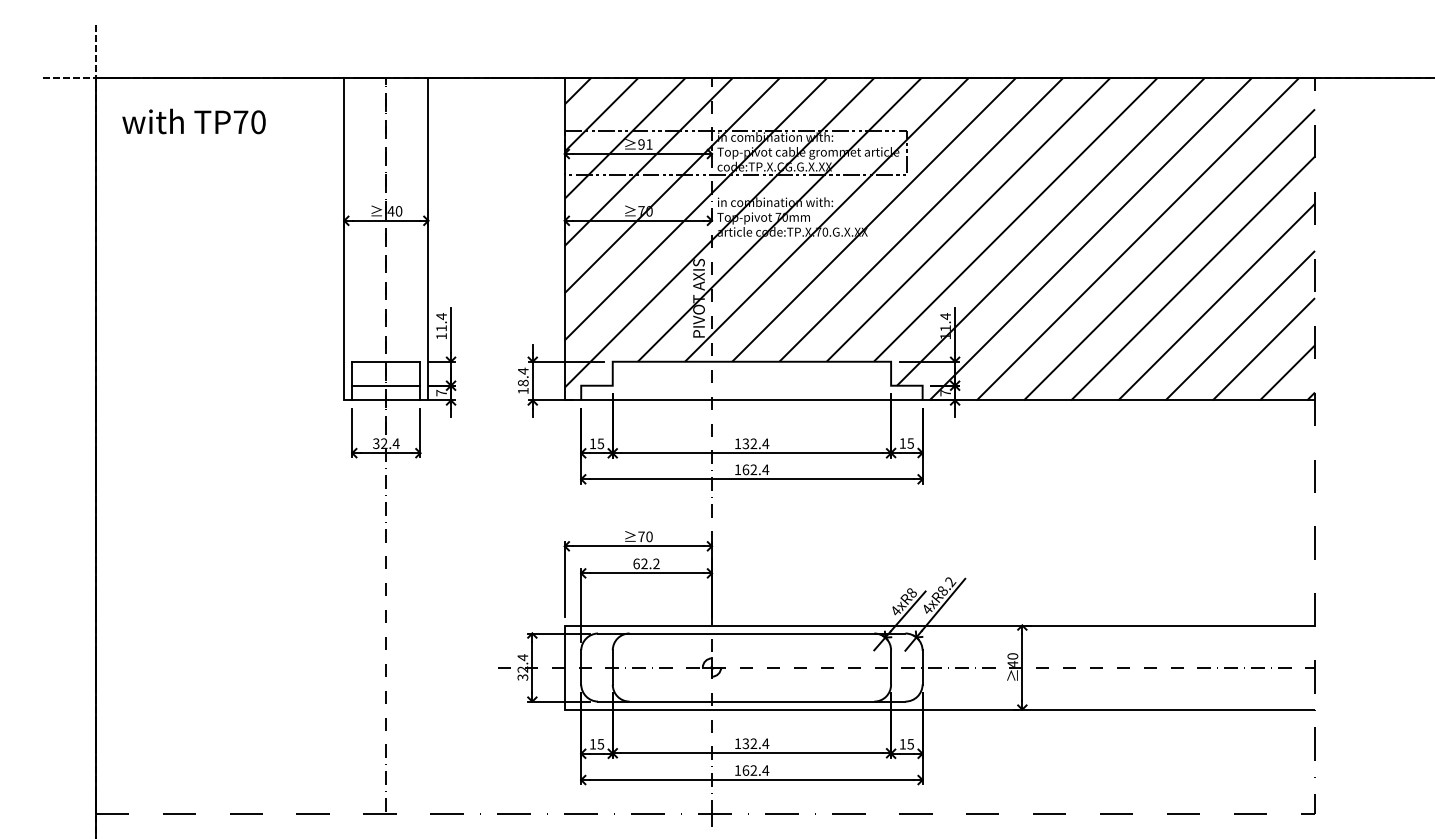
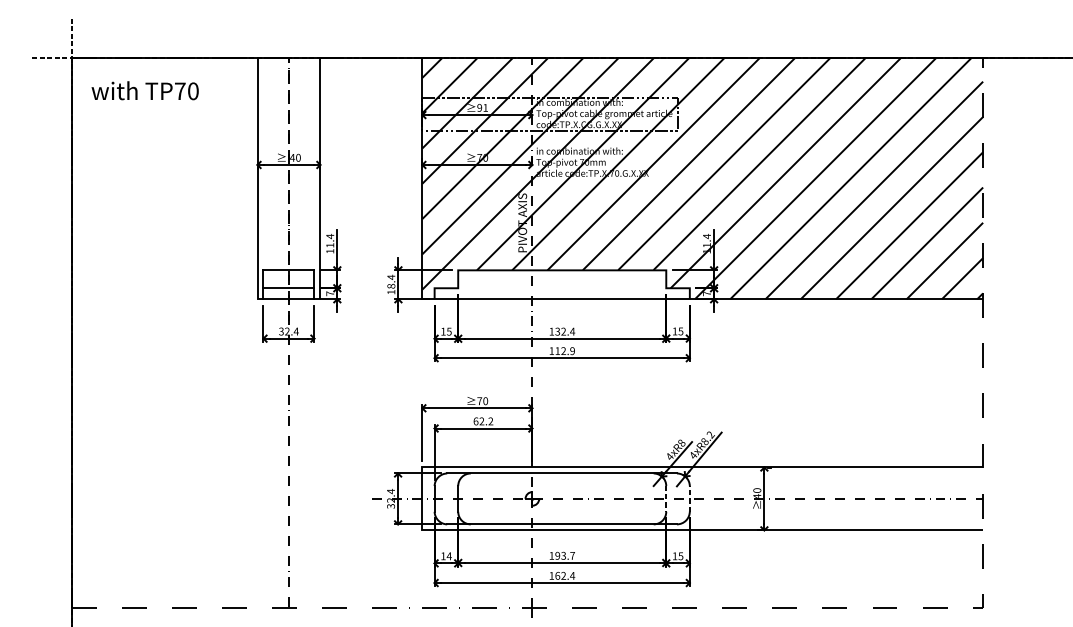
text: (755, 469) -> (564, 350), 162.4 -> 112.9
line: (922, 667) -> (689, 498), solid -> dashed
line: (891, 668) -> (666, 499), solid -> dashed
text: (755, 743) -> (564, 555), 132.4 -> 193.7
text: (600, 744) -> (449, 556), 15 -> 14

